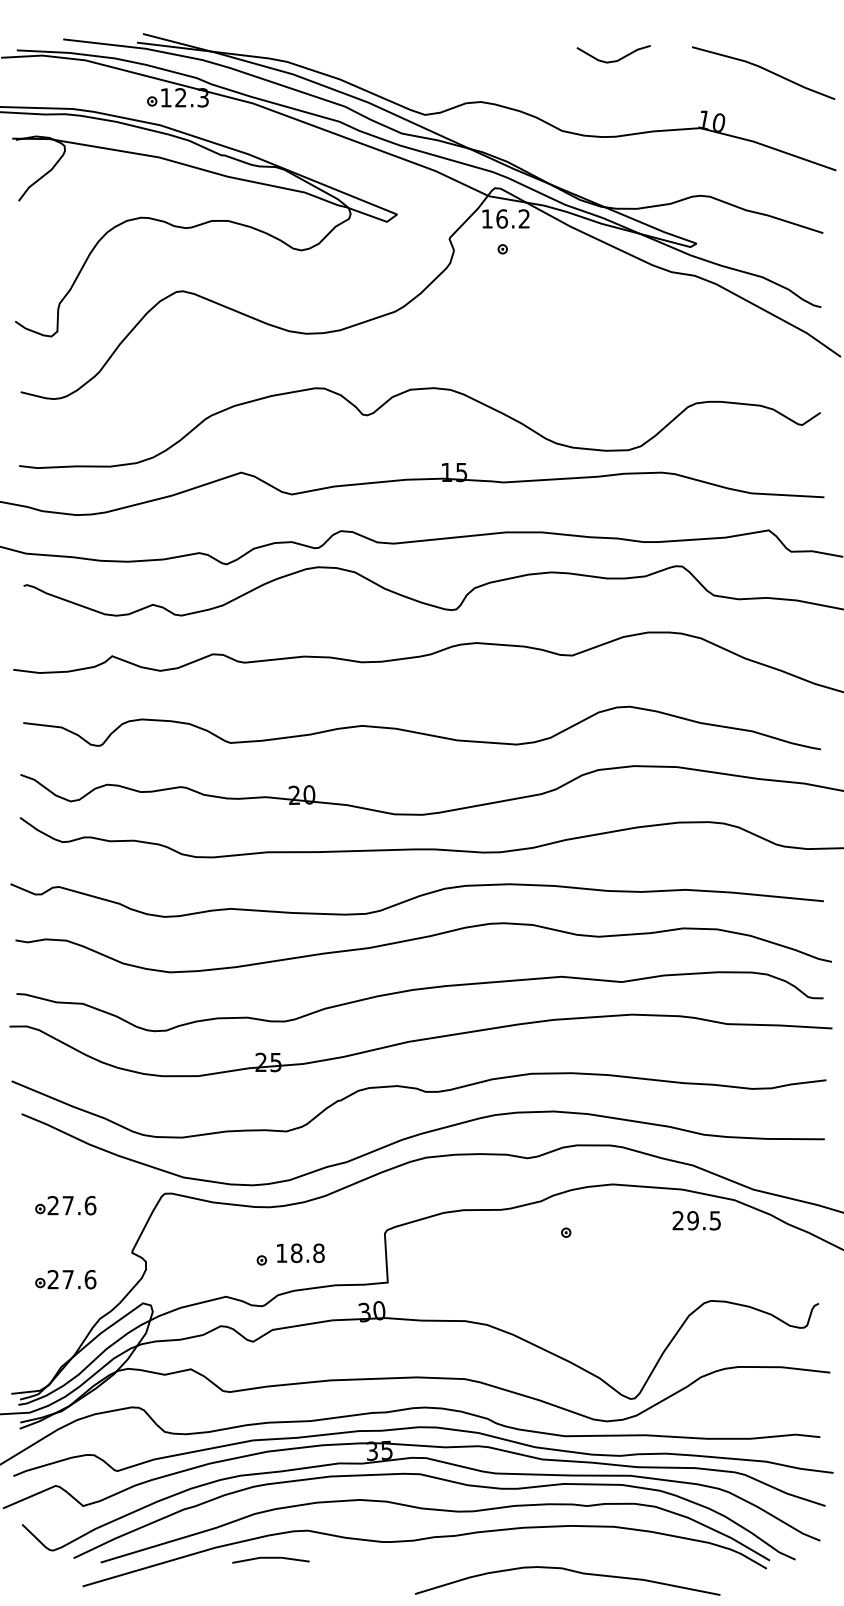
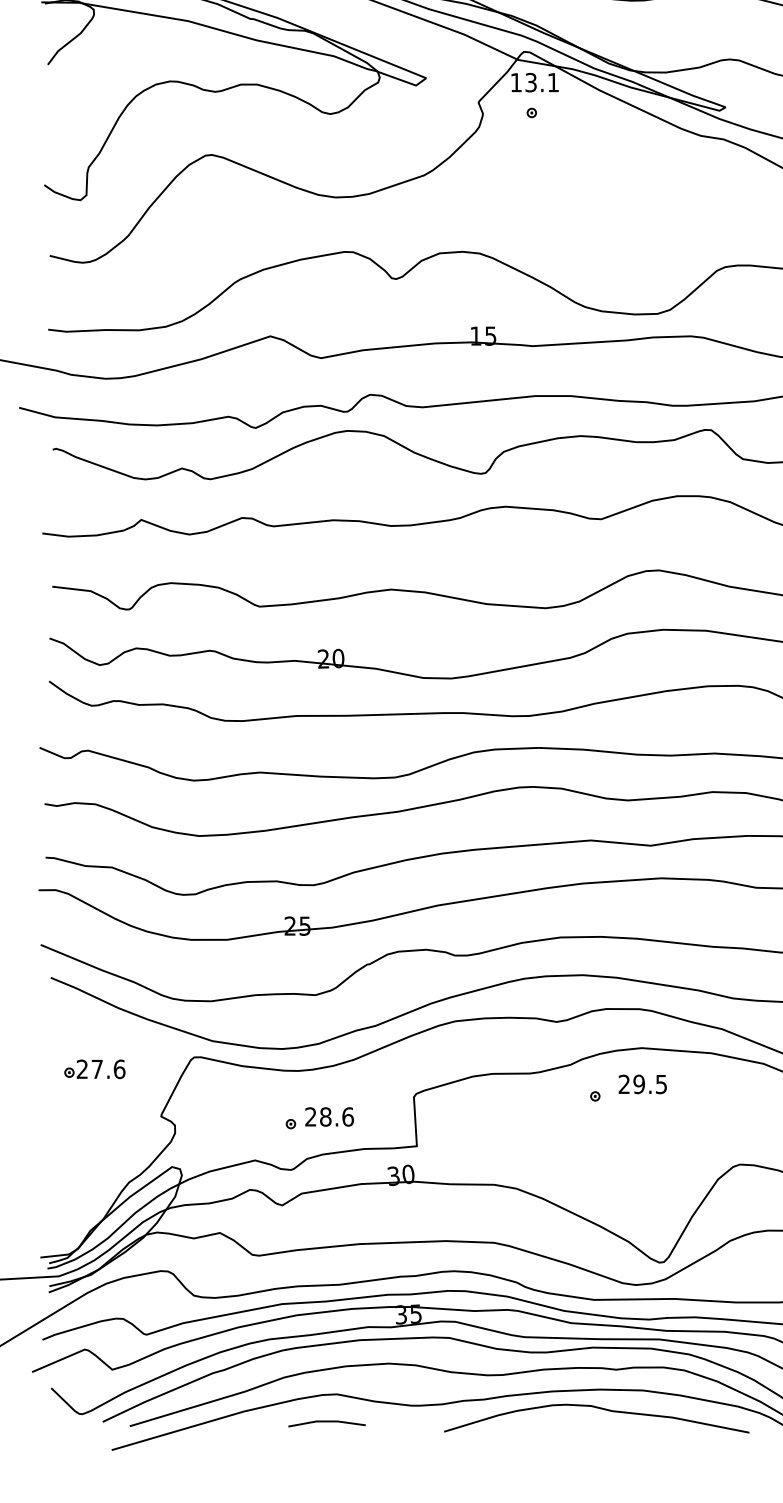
text: (512, 218) -> (541, 82), 16.2 -> 13.1
text: (696, 1220) -> (642, 1084), moved
text: (300, 1252) -> (329, 1116), 18.8 -> 28.6
part: (65, 1279) -> (94, 1143), removed
line: (270, 1558) -> (326, 1422), moved
curve: (570, 1571) -> (599, 1409), moved

